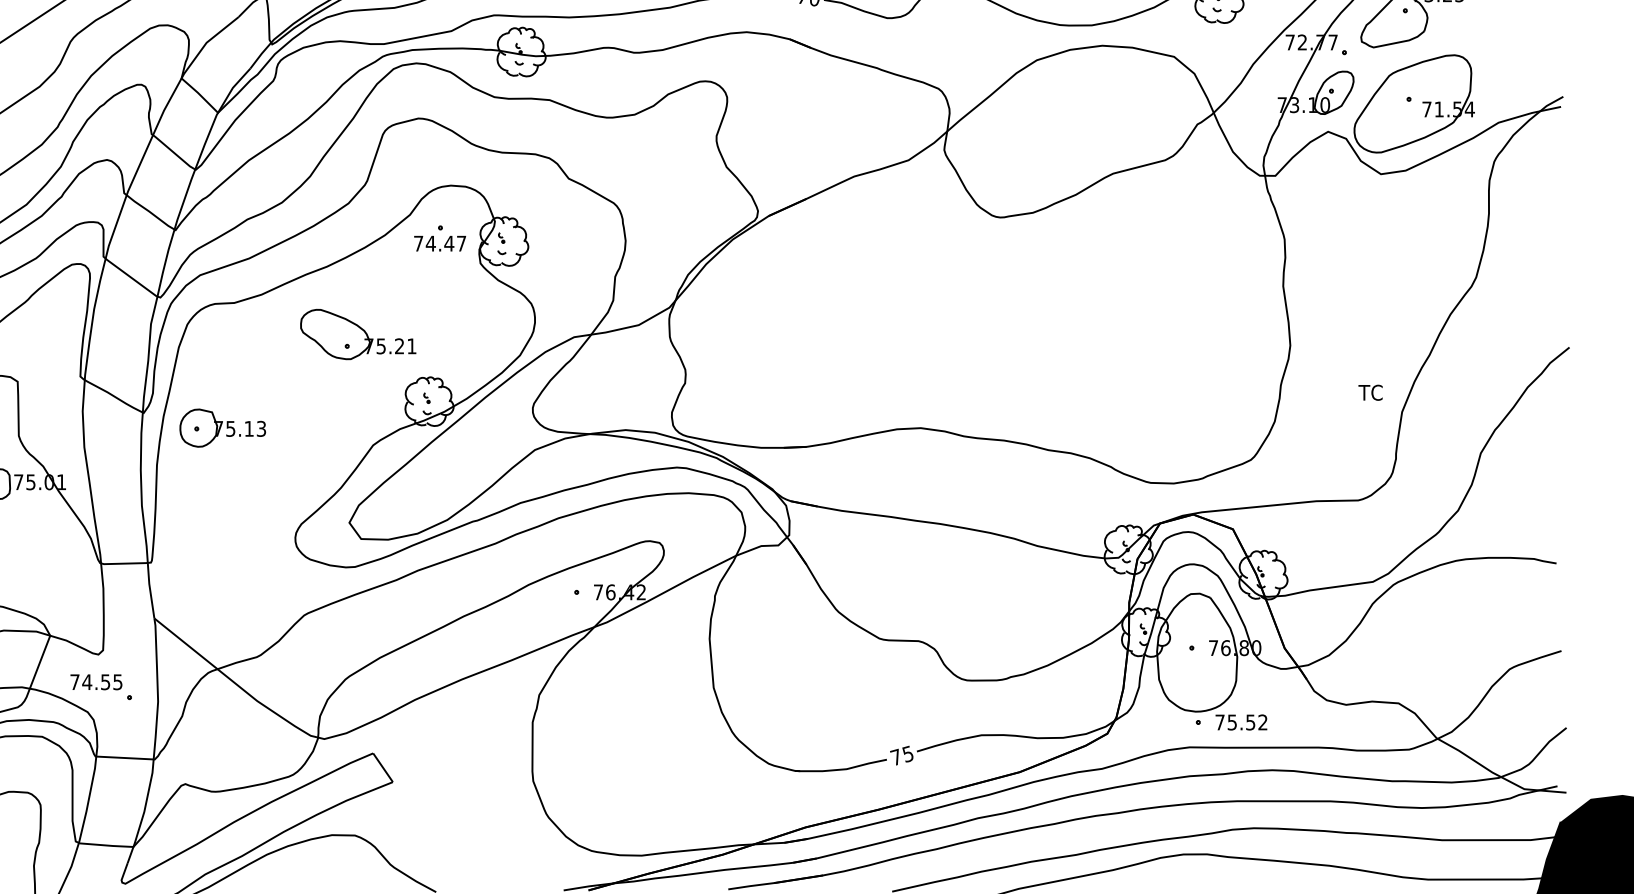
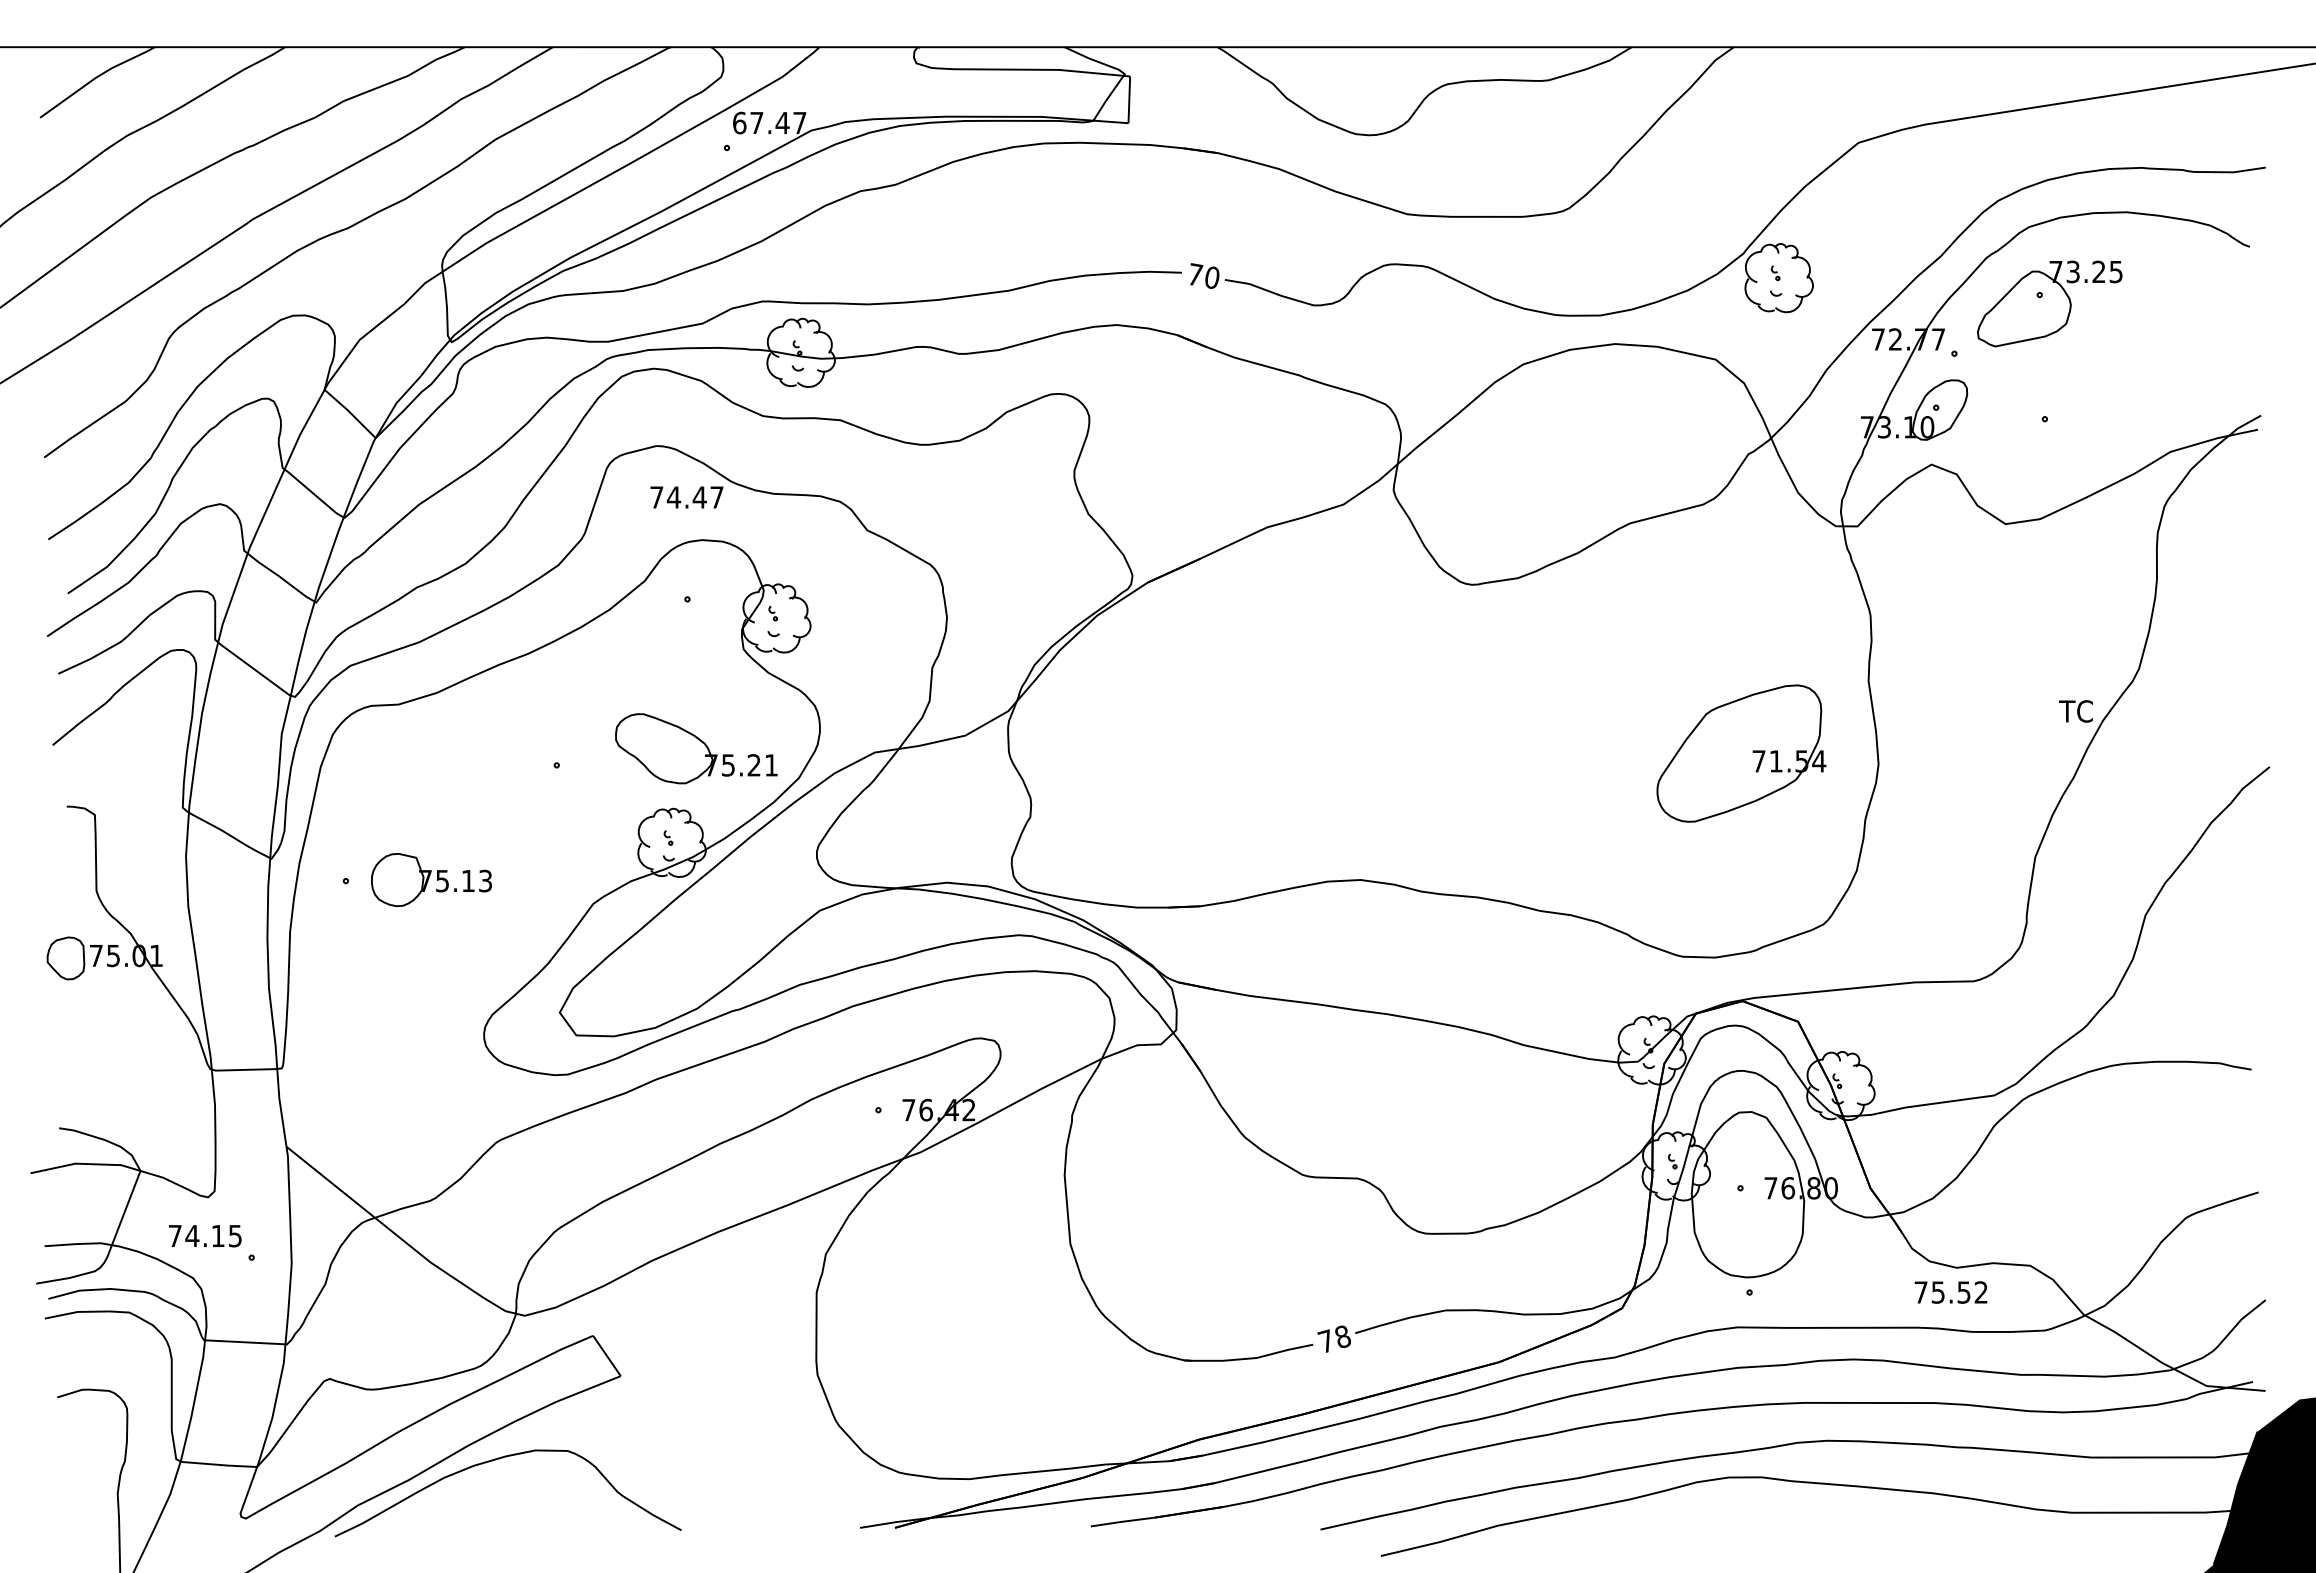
part: (1414, 103) -> (1741, 753), moved
text: (439, 243) -> (686, 497), moved
part: (358, 334) -> (696, 748), moved
text: (1370, 392) -> (2075, 711), moved
part: (222, 428) -> (431, 880), moved
text: (105, 682) -> (217, 1236), 74.55 -> 74.15
text: (1241, 722) -> (1950, 1292), moved
text: (907, 753) -> (1342, 1336), 75 -> 78

